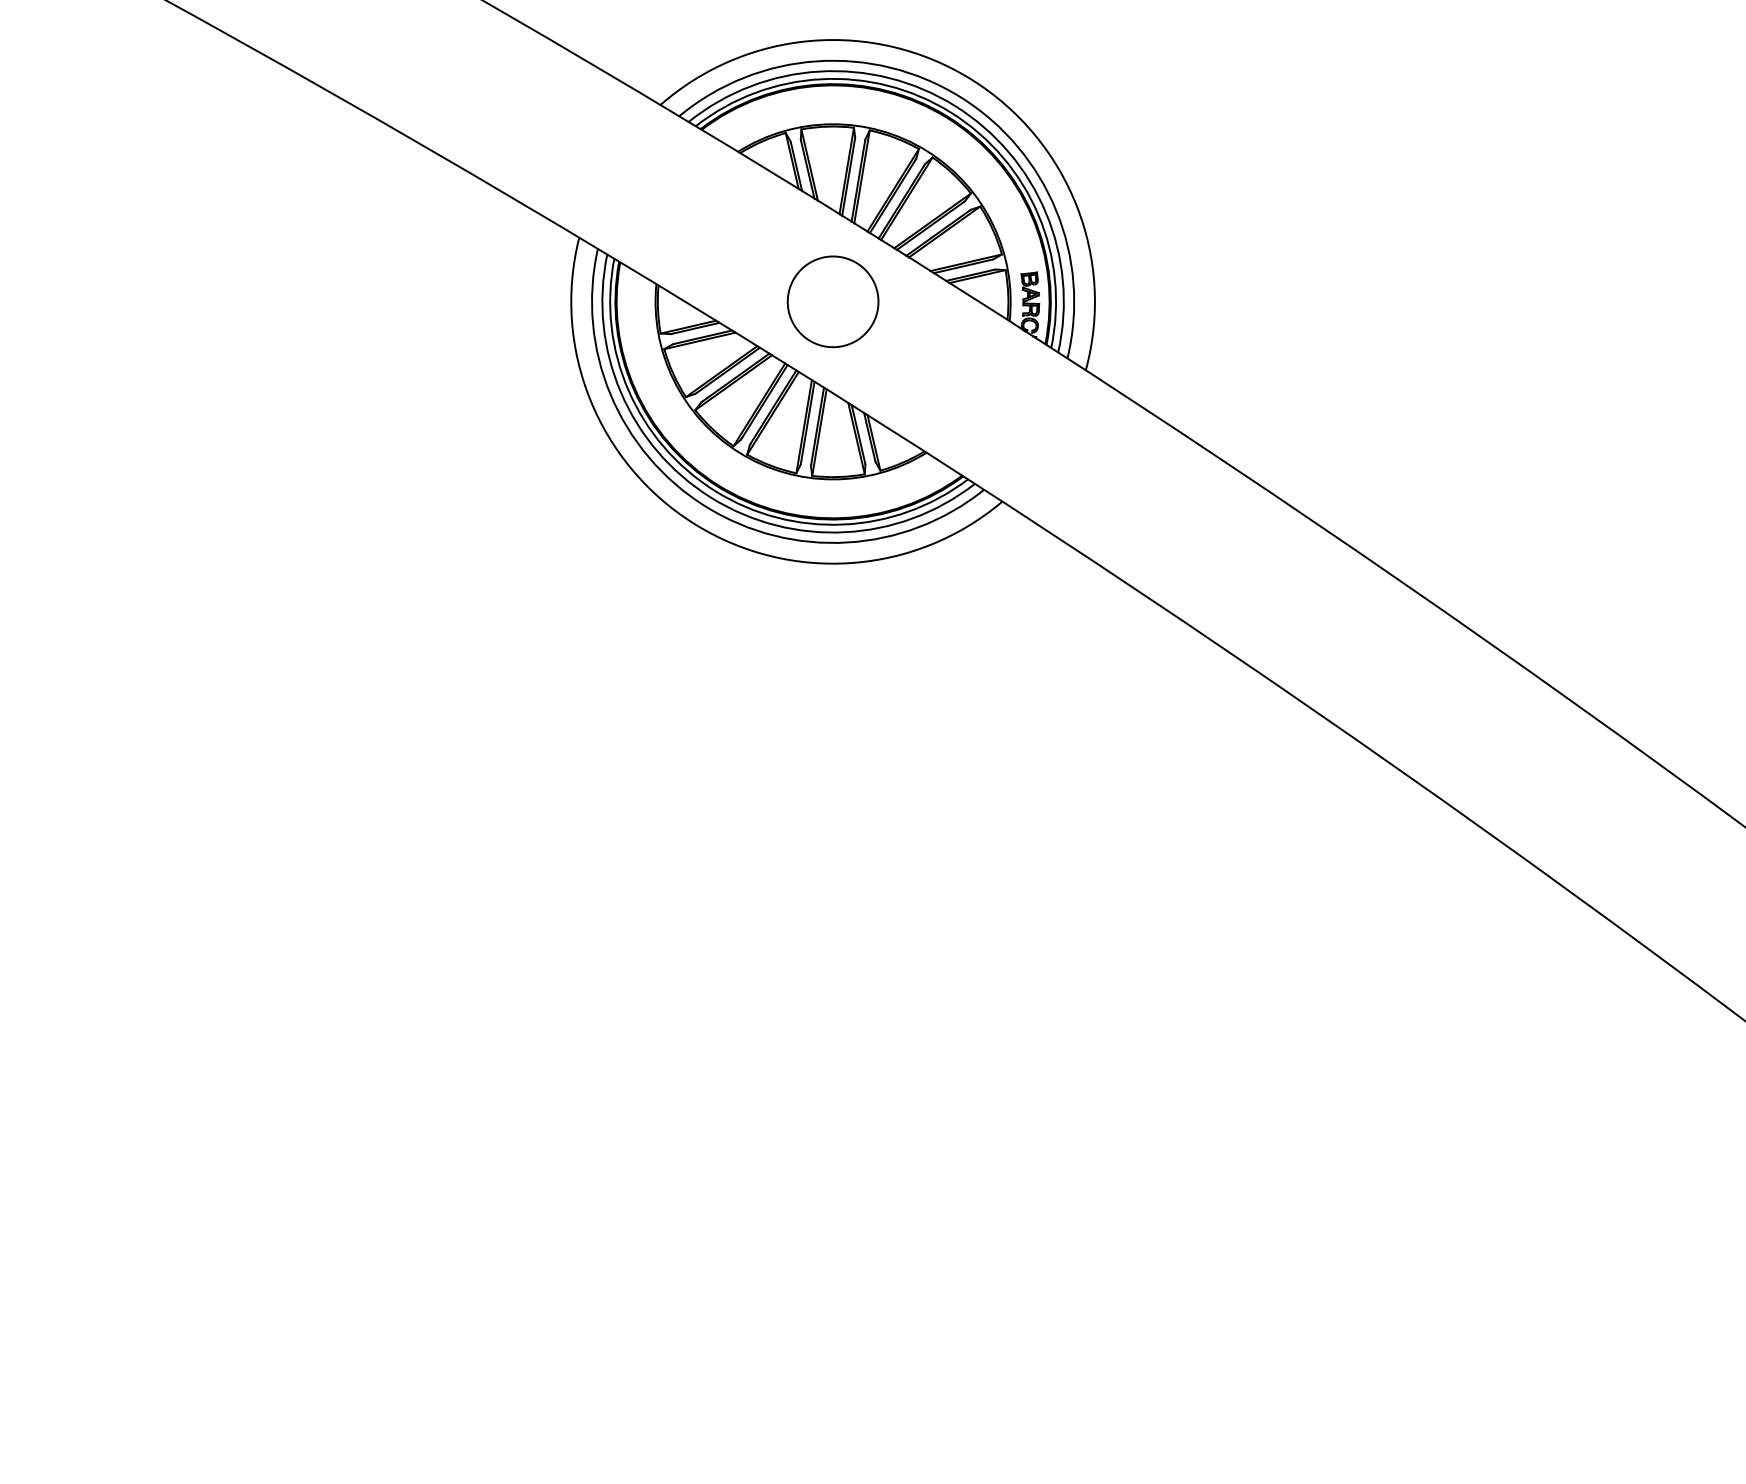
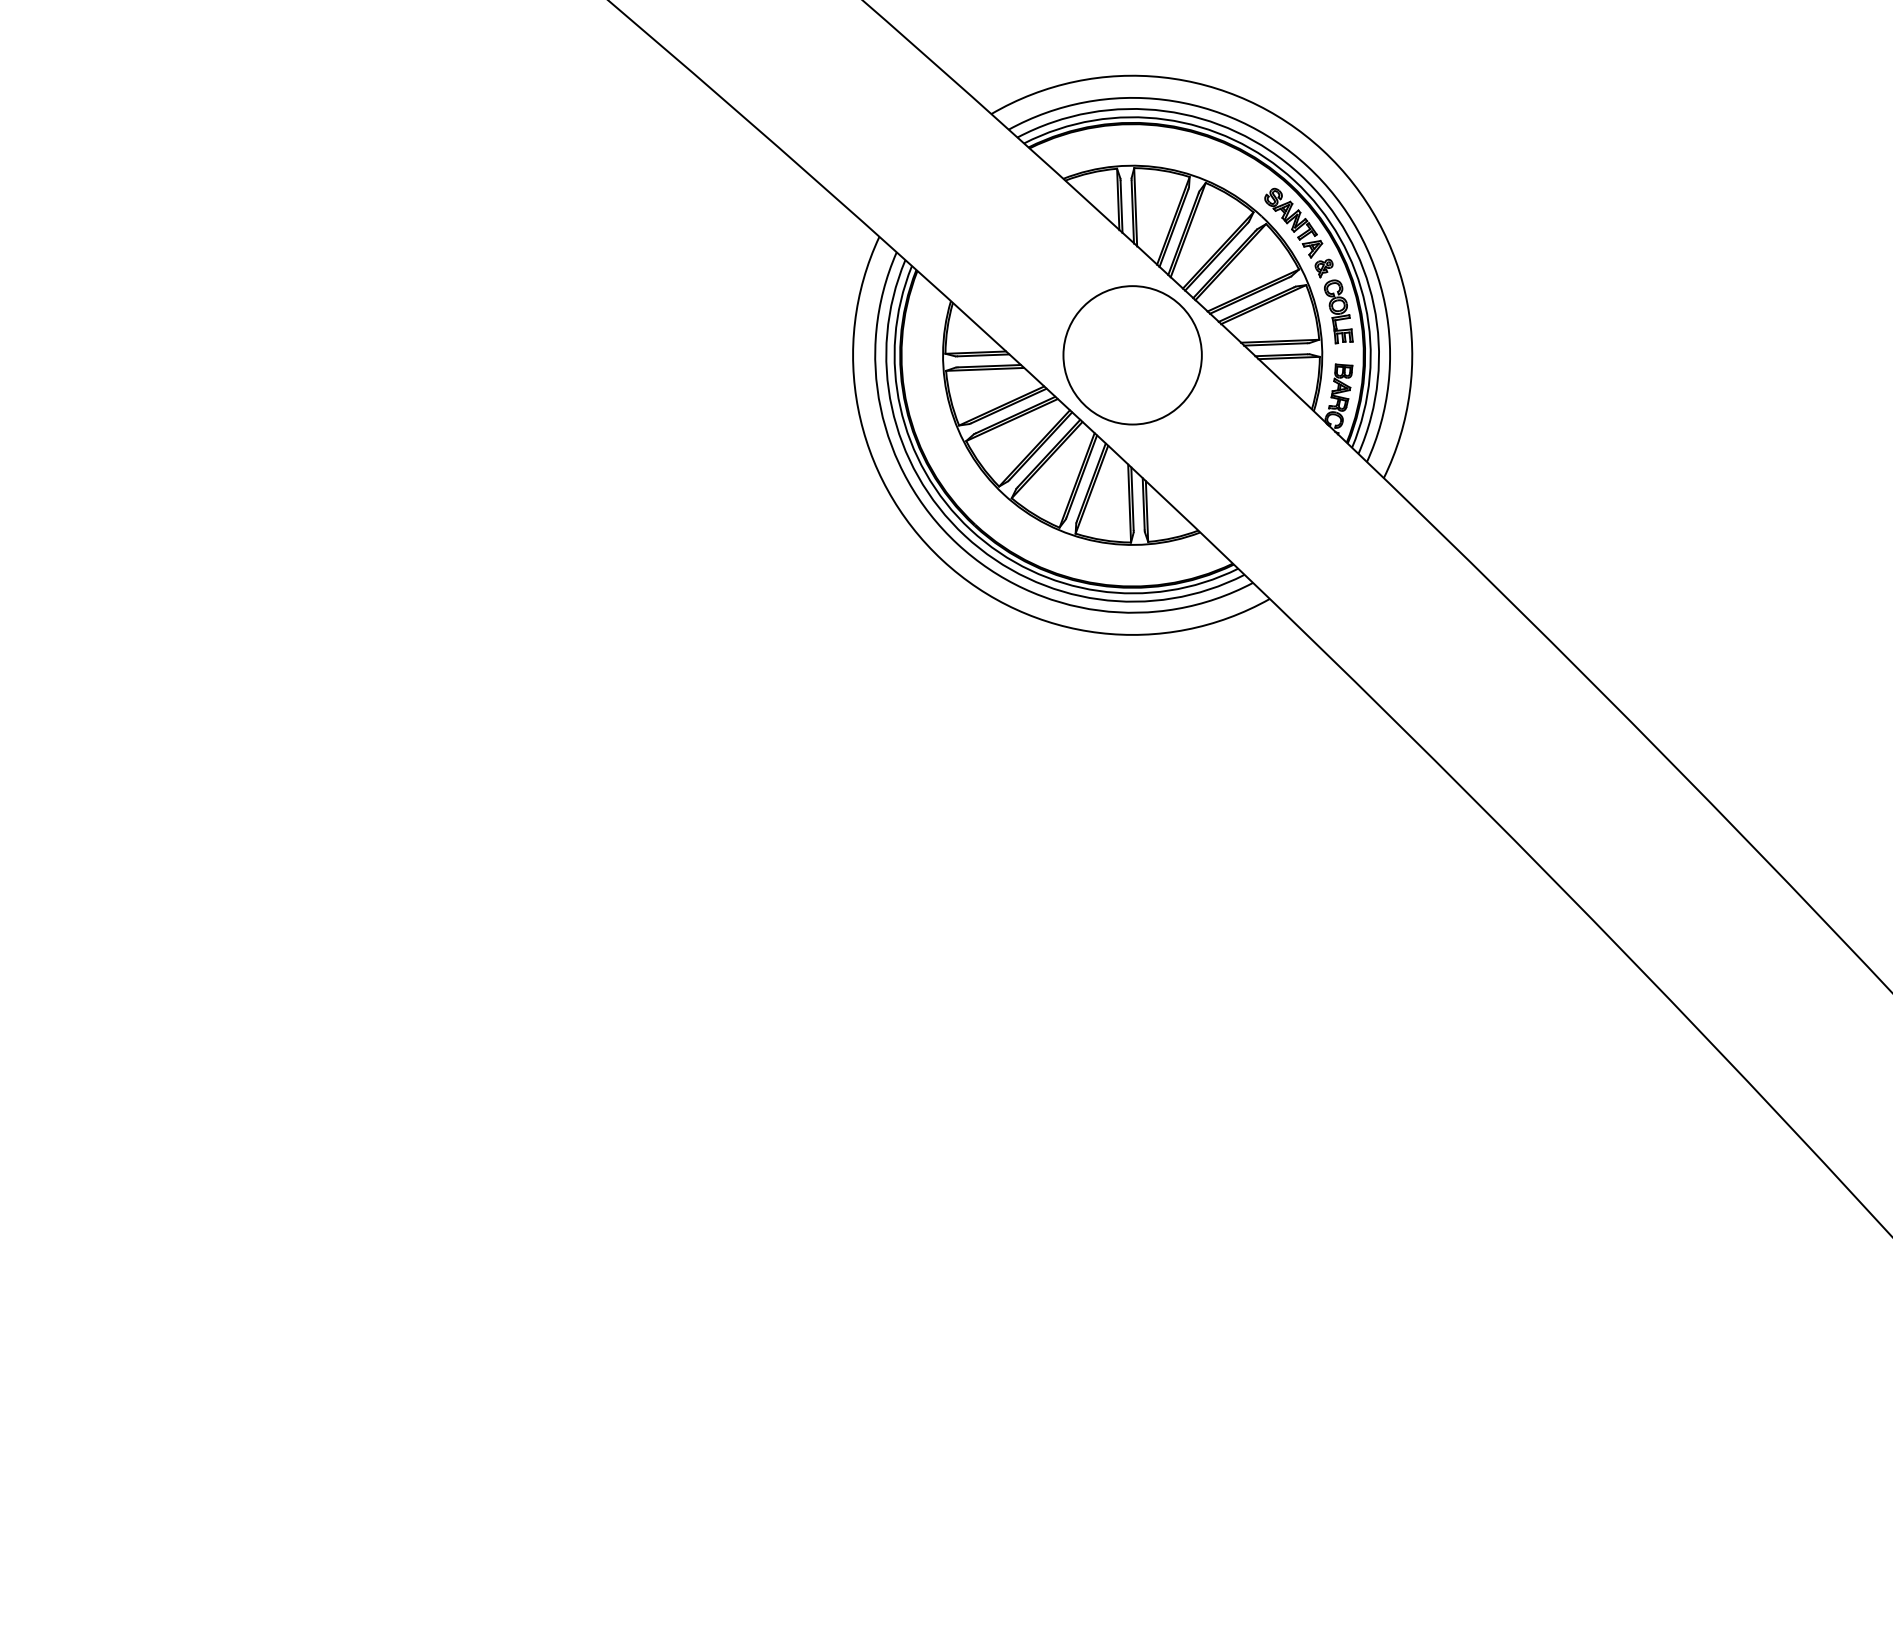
part: (978, 188) -> (1308, 265), added
circle: (832, 302) -> (1132, 355), size x1.43

